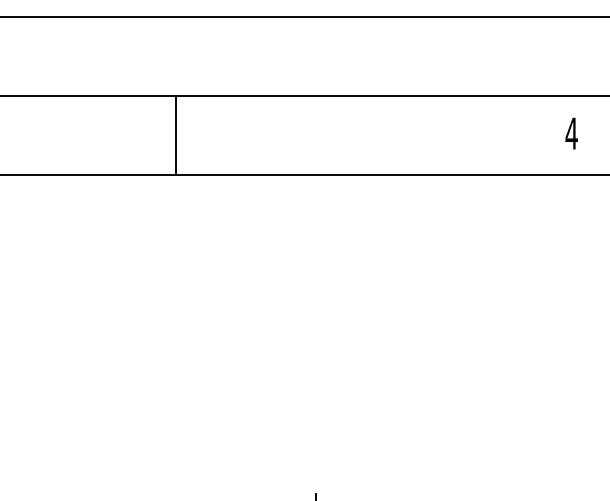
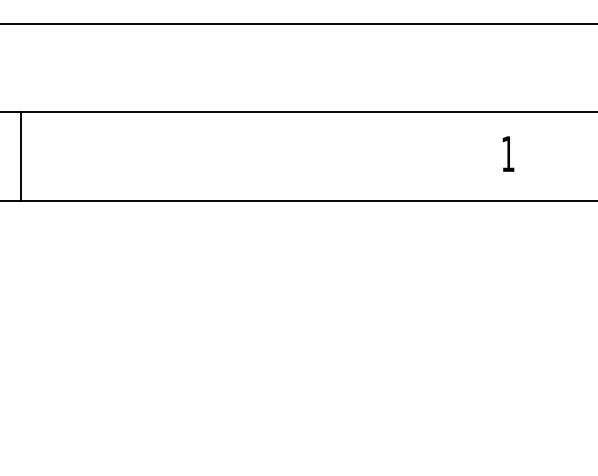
text: (571, 133) -> (507, 153), 4 -> 1
line: (175, 135) -> (20, 156), moved

